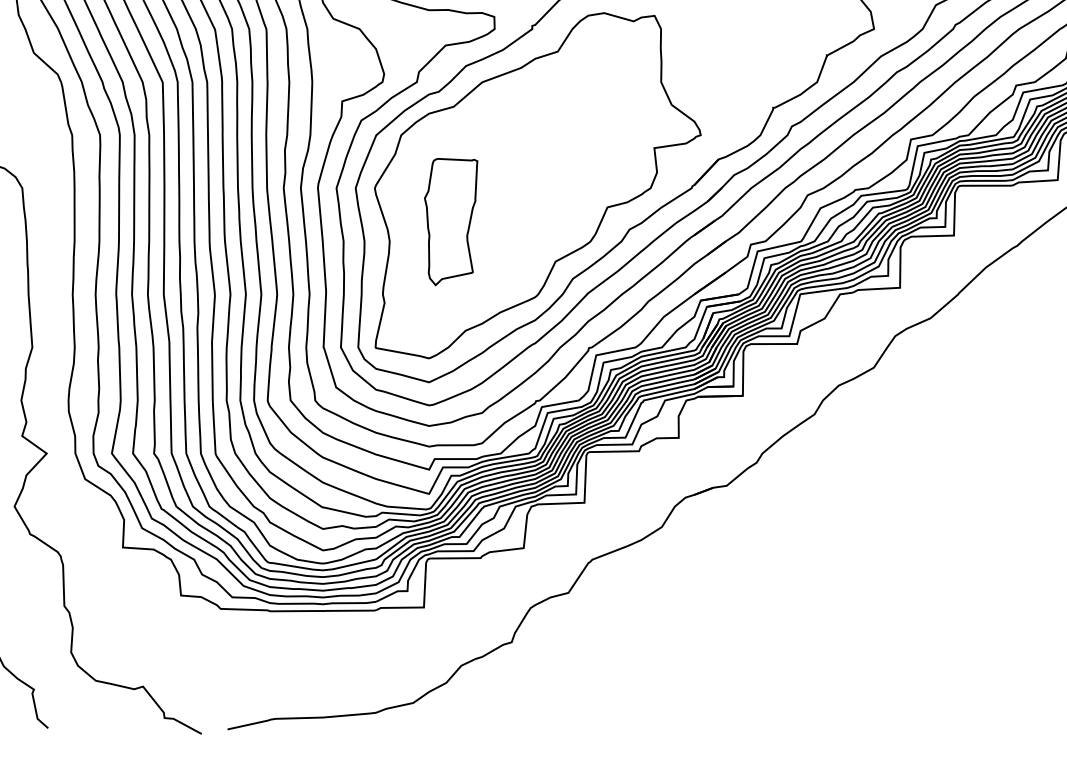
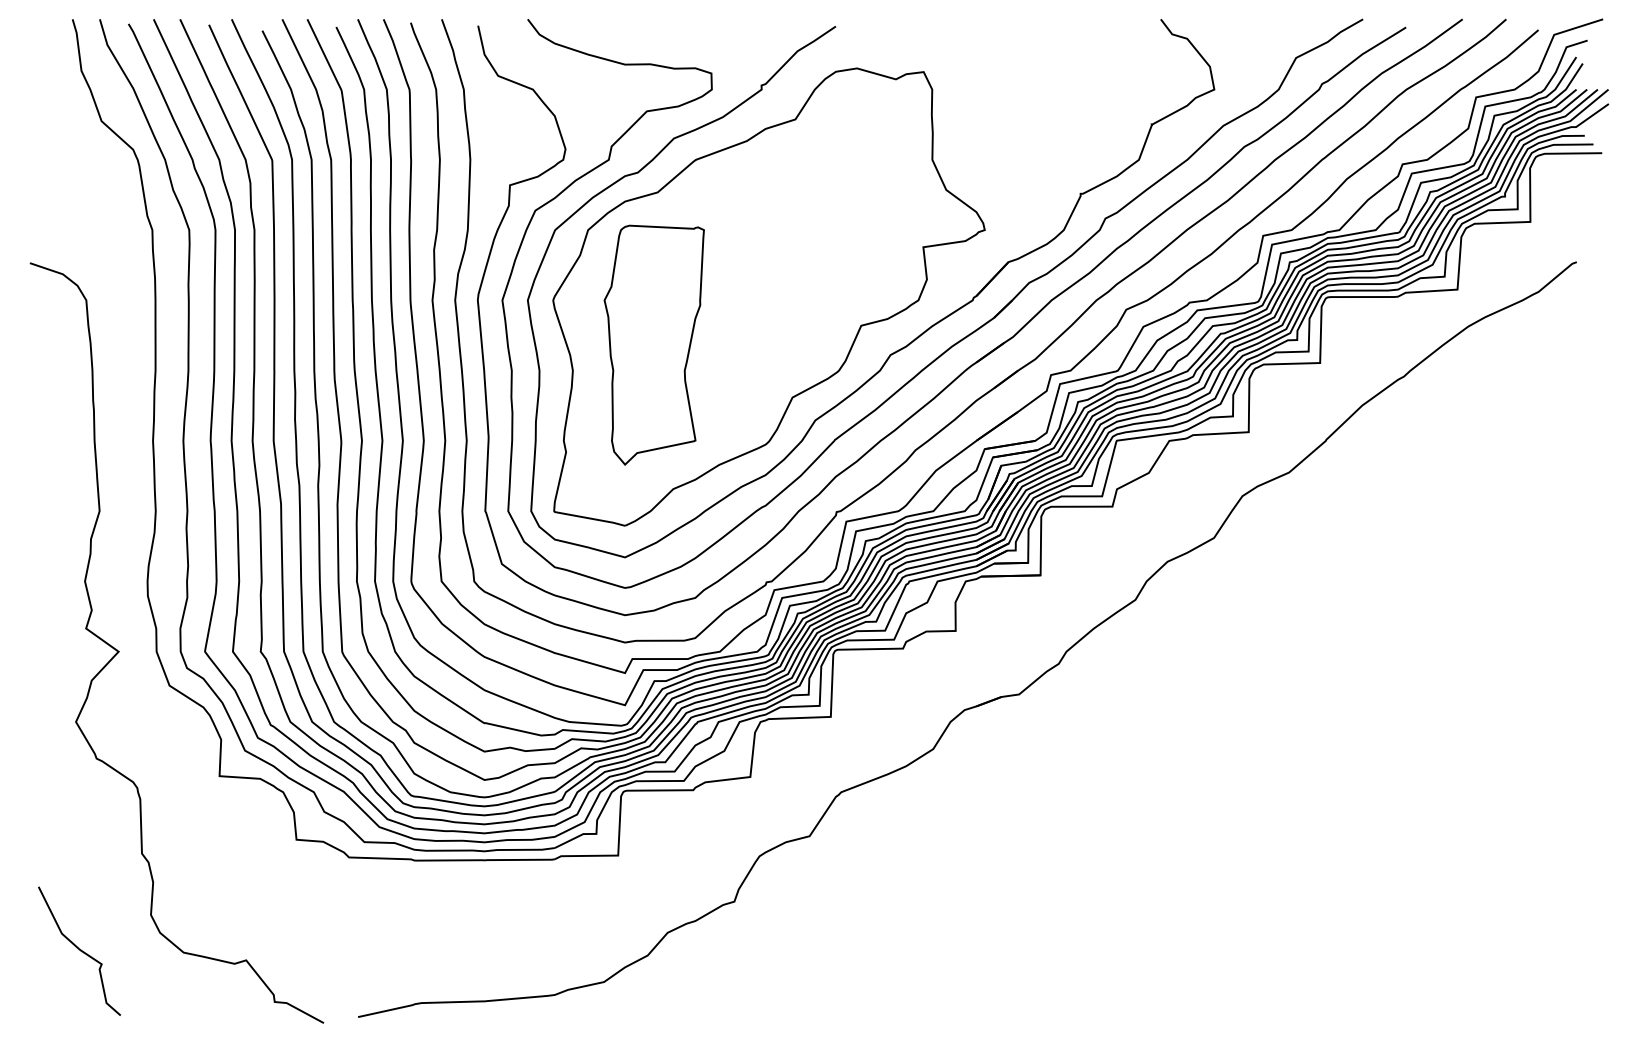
part: (450, 221) -> (653, 344), size x1.43

